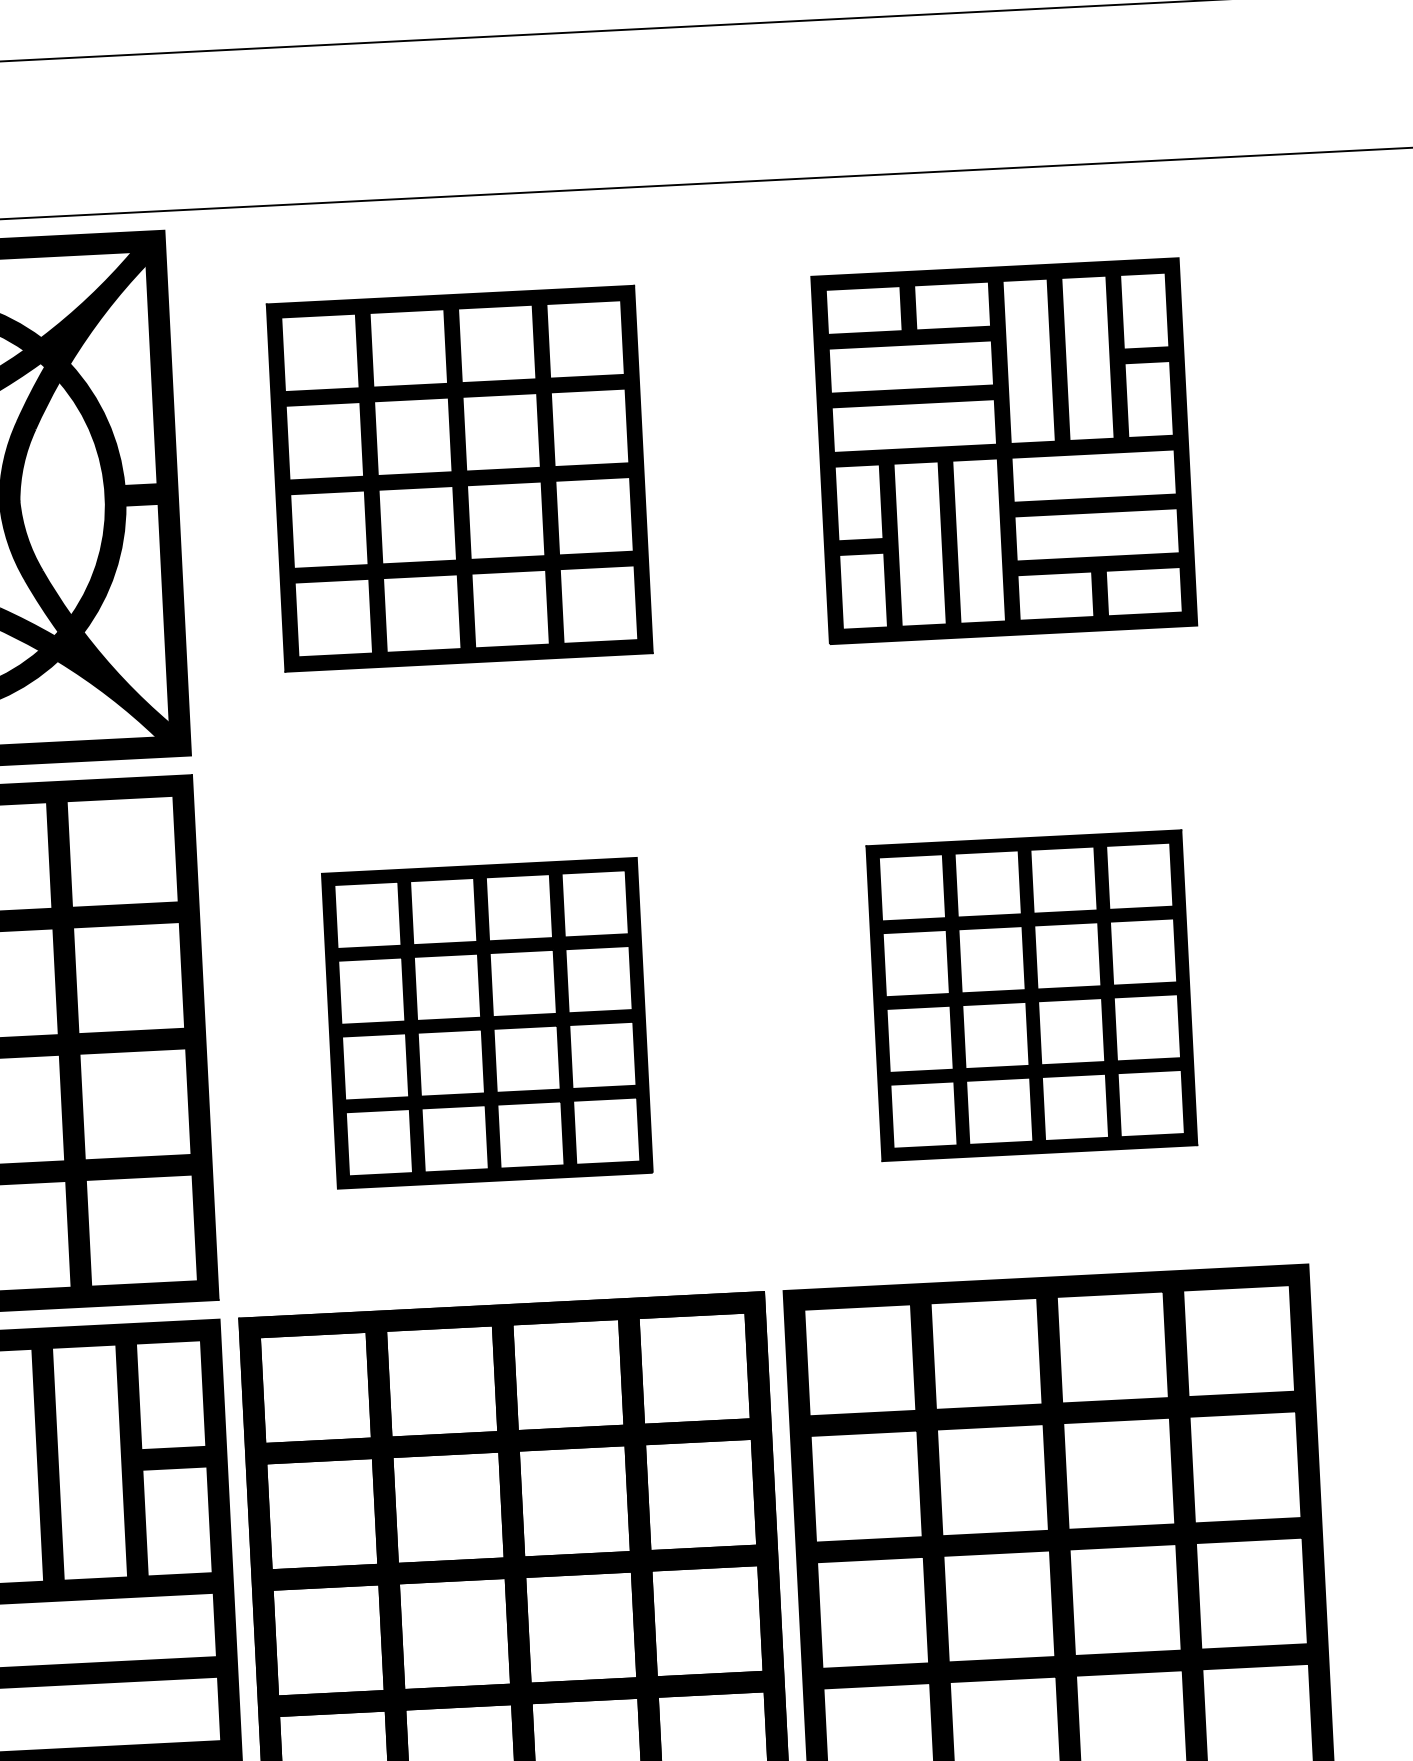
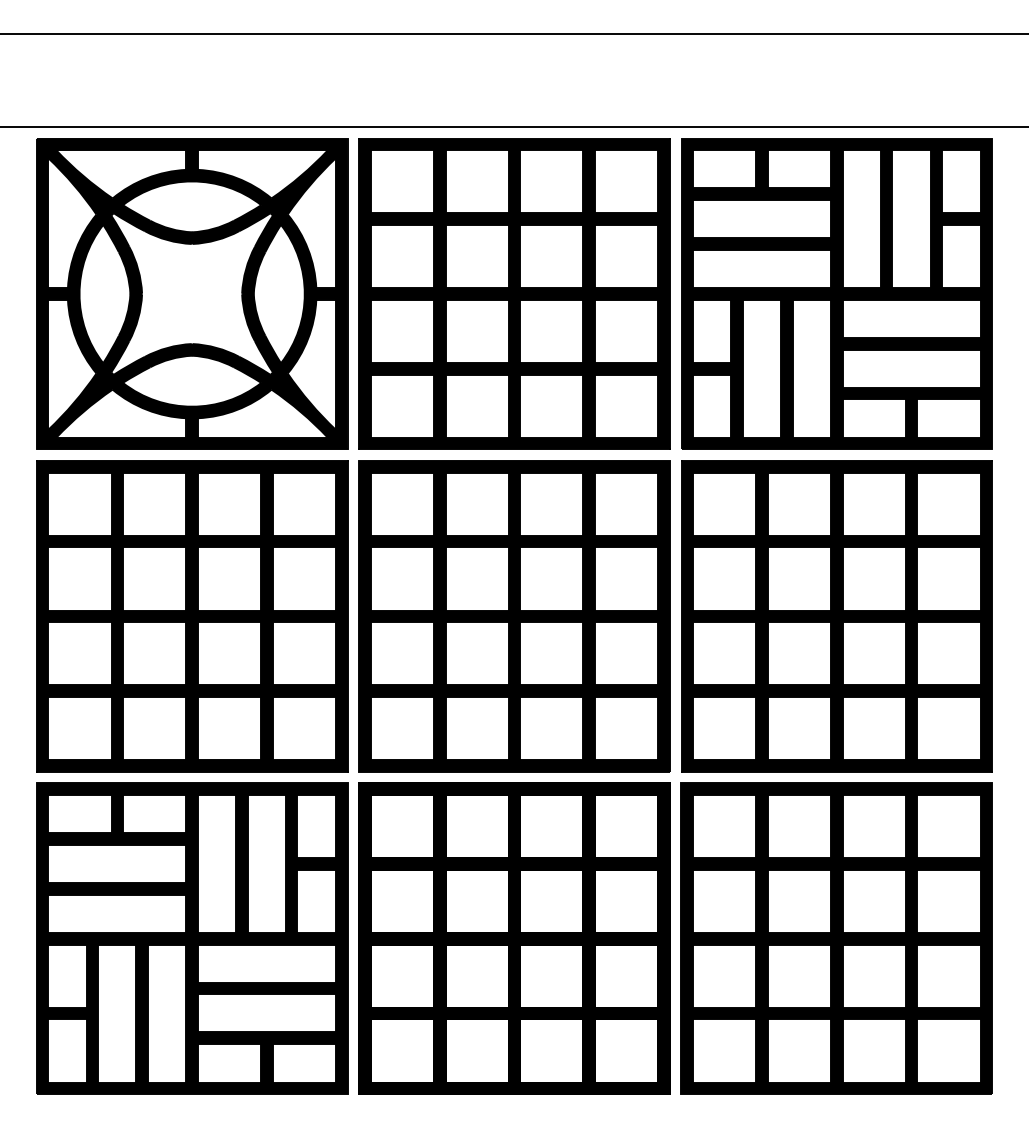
part: (1003, 450) -> (836, 293), size x1.43
part: (459, 477) -> (514, 293), size x1.43
part: (1031, 995) -> (836, 616), size x1.67
part: (487, 1023) -> (514, 616), size x1.67

